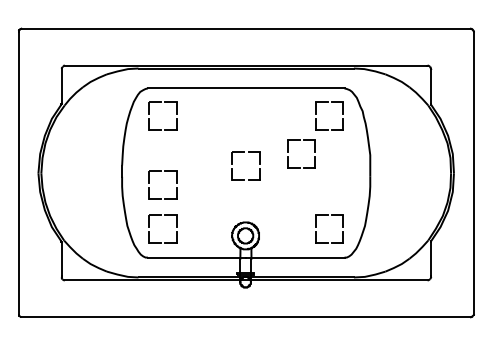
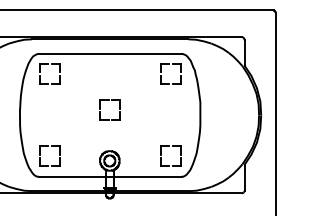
part: (300, 140) -> (149, 91), removed
part: (161, 171) -> (48, 114), removed

